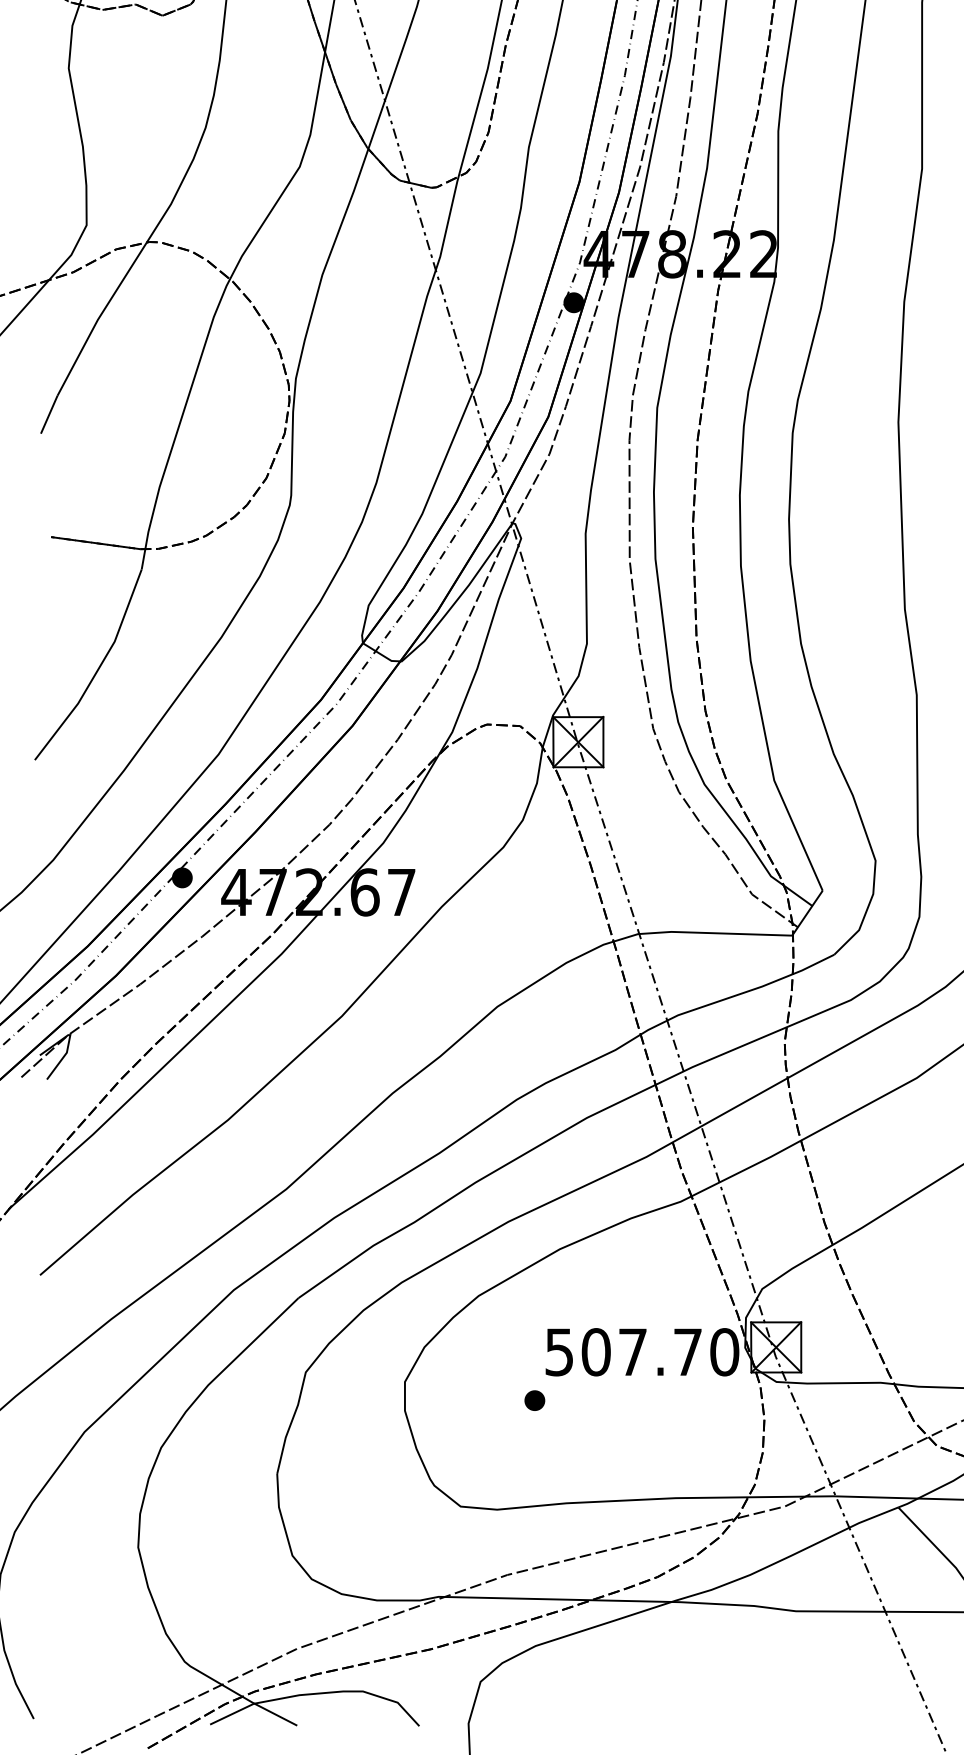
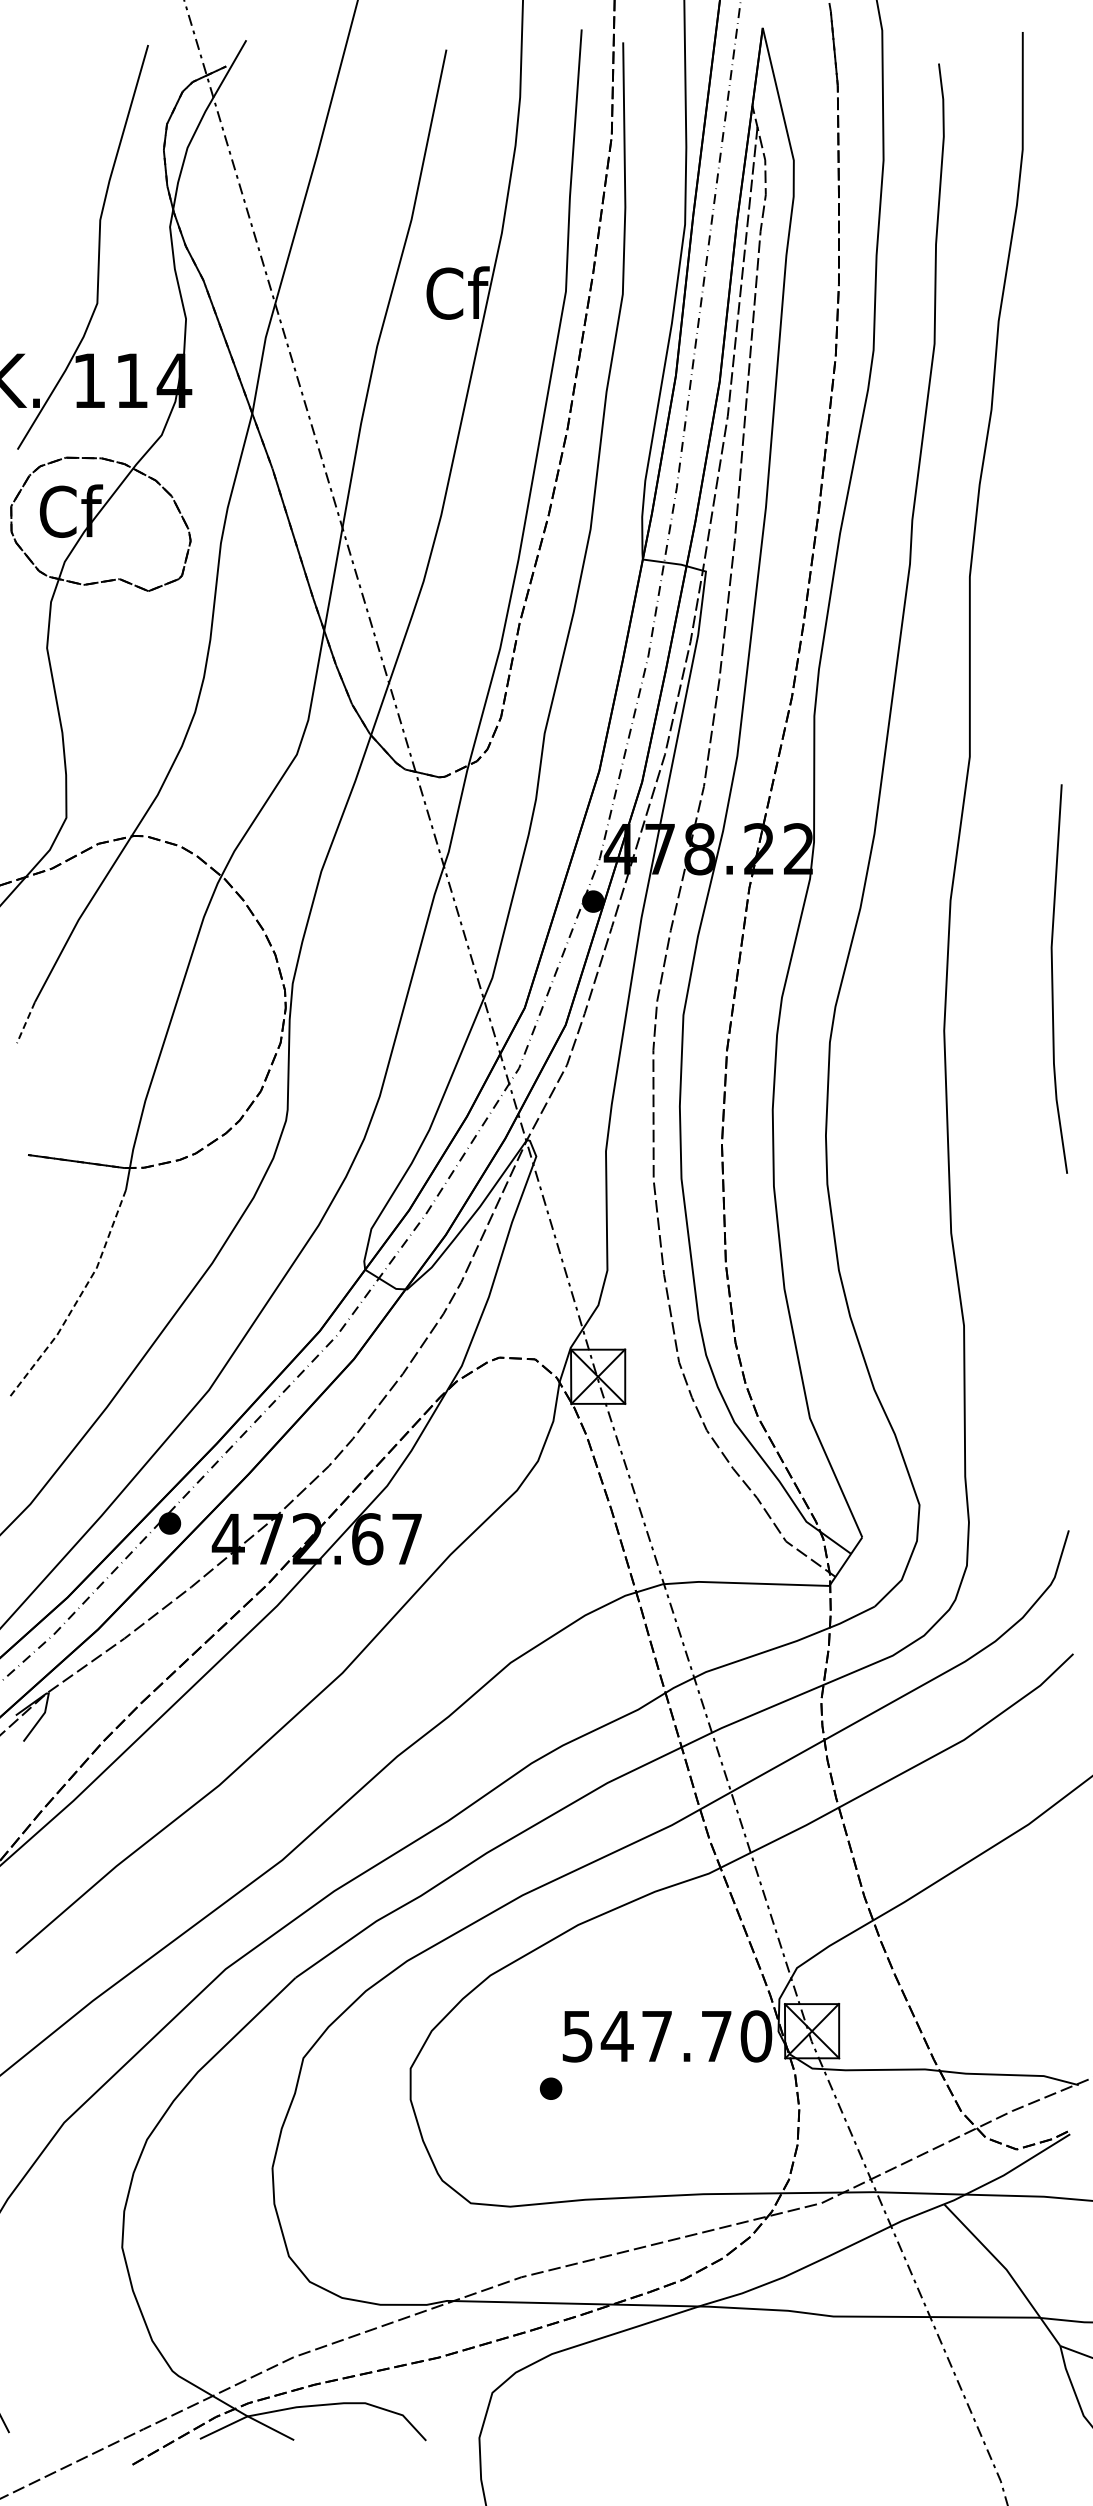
line: (48, 415) -> (25, 1023), solid -> dashed
line: (97, 670) -> (78, 1299), solid -> dashed
text: (595, 1352) -> (616, 2036), 507.70 -> 547.70

